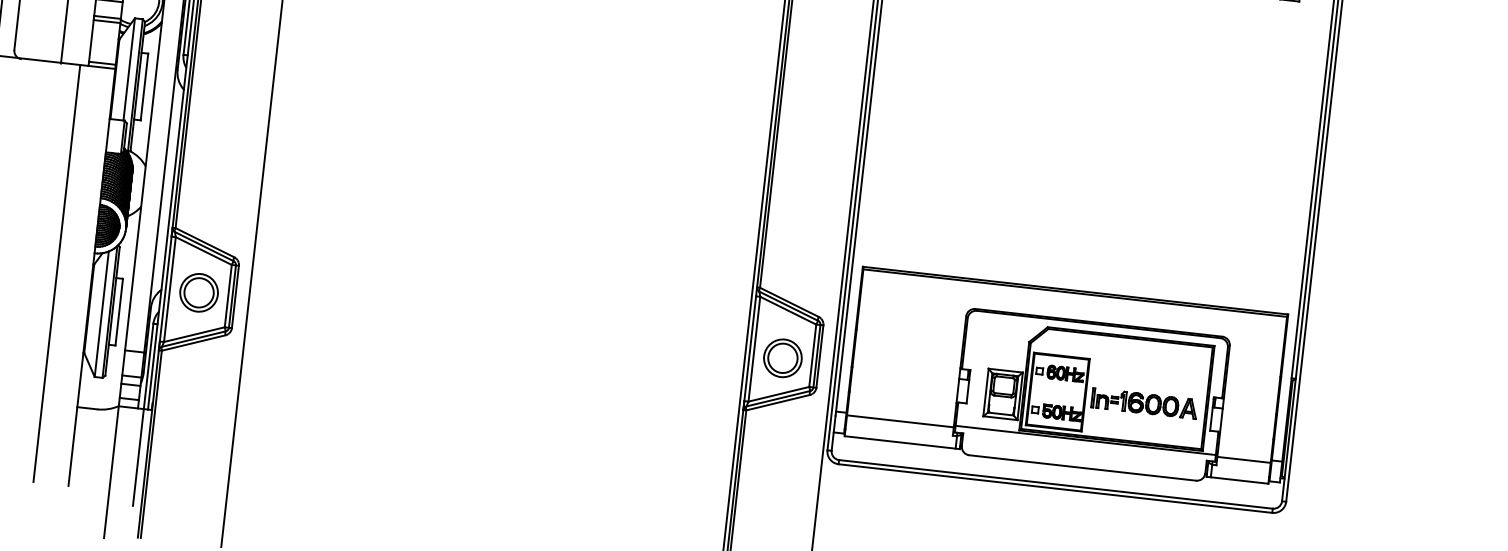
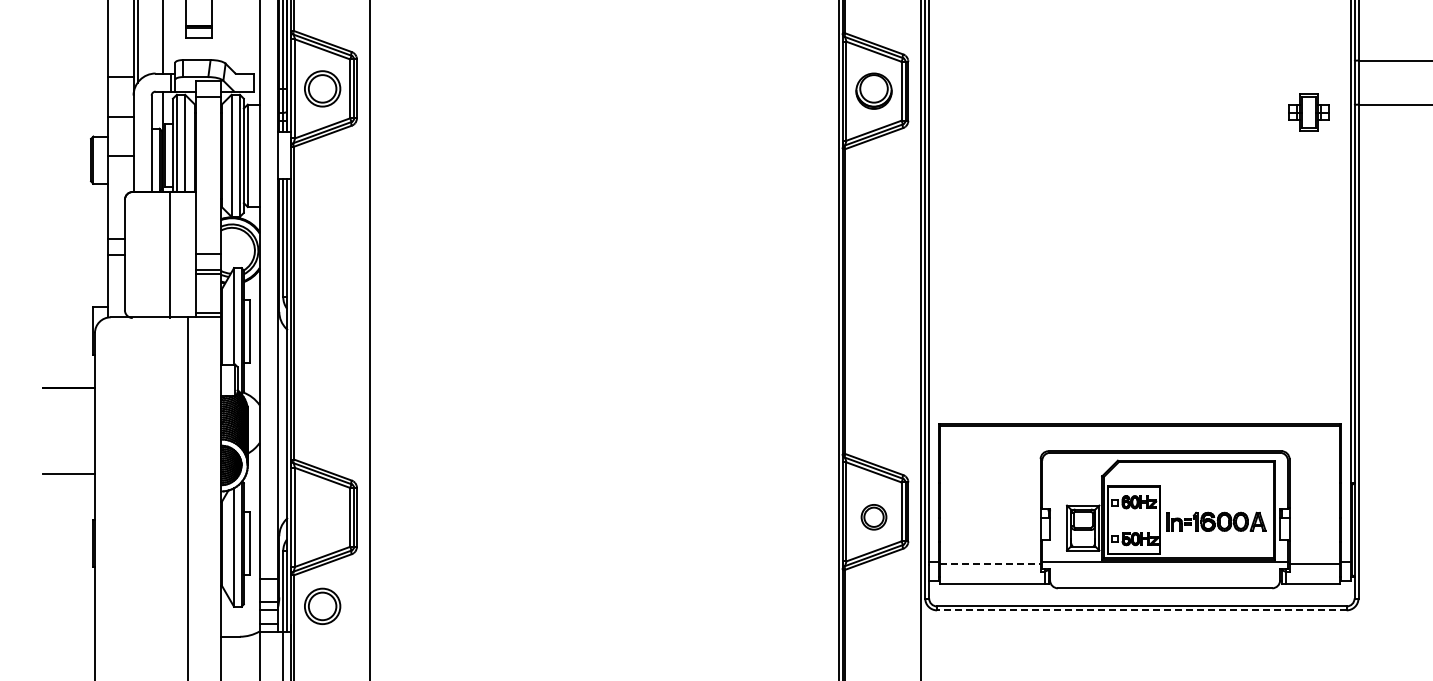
part: (199, 291) -> (322, 605), moved
part: (782, 357) -> (873, 516), size x0.7
line: (900, 420) -> (990, 563), solid -> dashed
line: (1055, 488) -> (1141, 610), solid -> dashed

